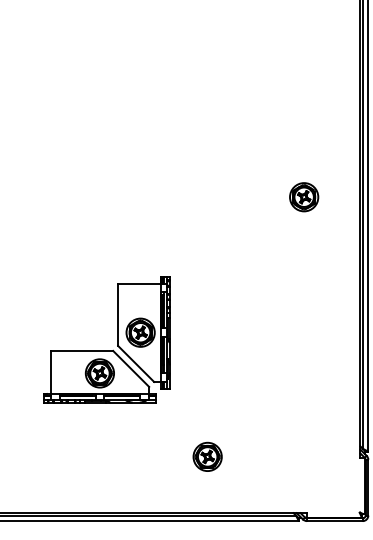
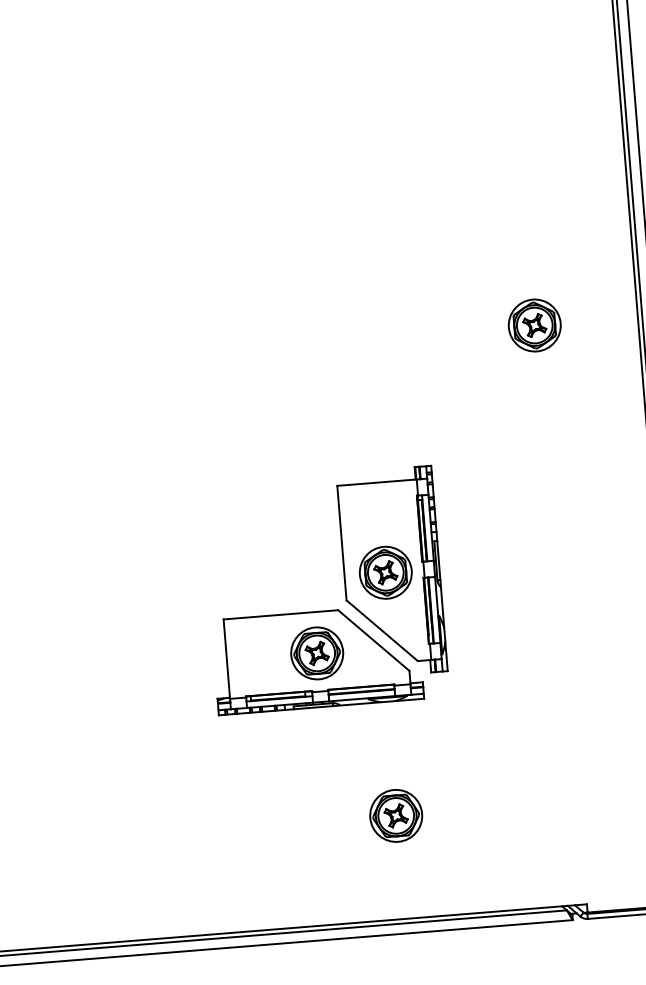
part: (117, 339) -> (344, 588), moved

